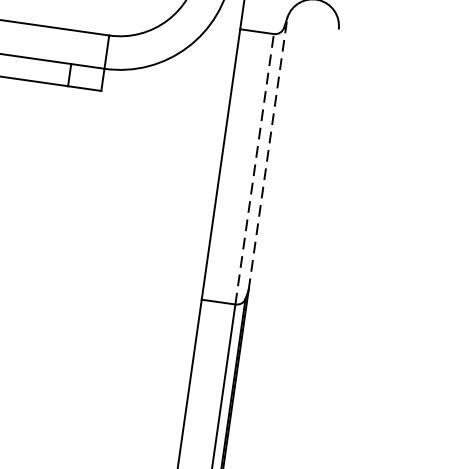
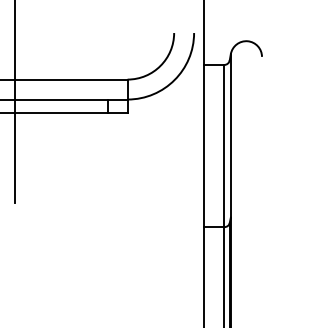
line: (267, 153) -> (230, 135), dashed -> solid
line: (255, 168) -> (224, 145), dashed -> solid

